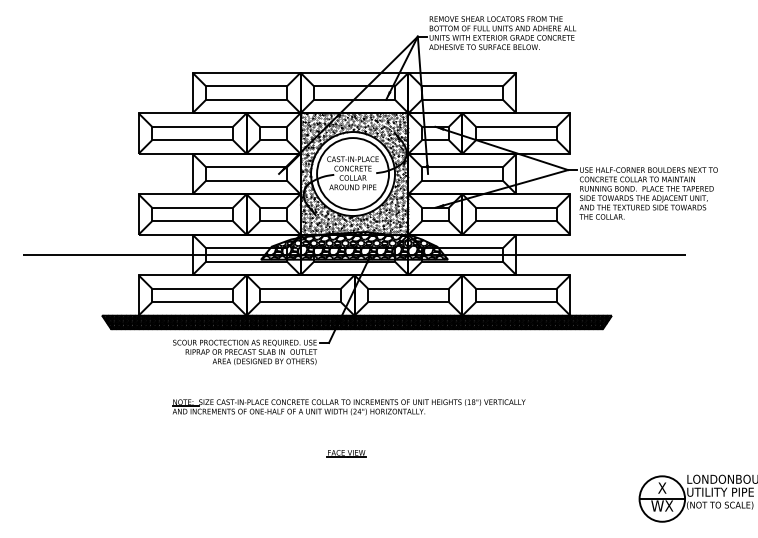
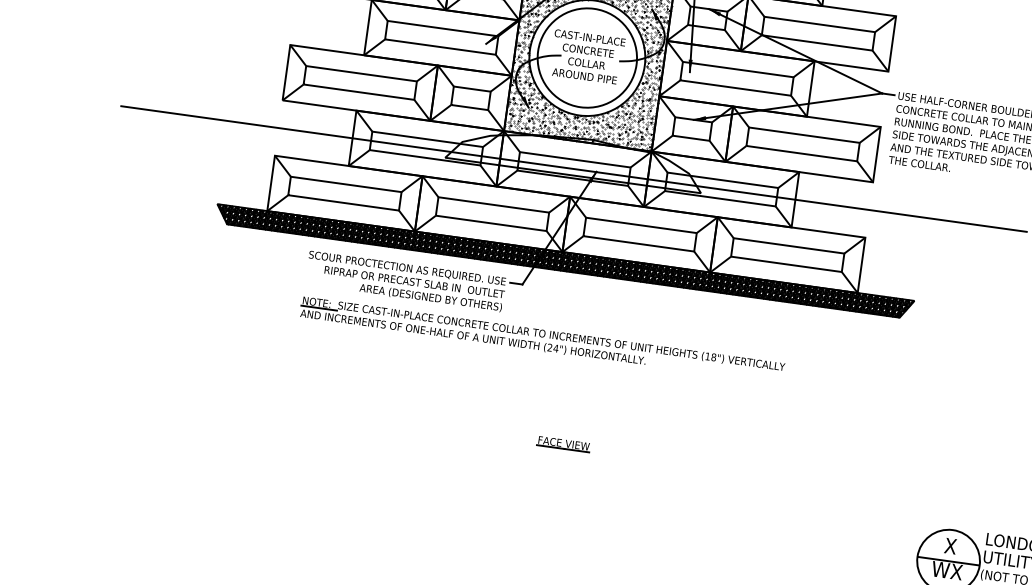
hatch: (353, 245) -> (574, 155), removed
part: (348, 407) -> (541, 340), moved
part: (346, 453) -> (563, 444), moved

